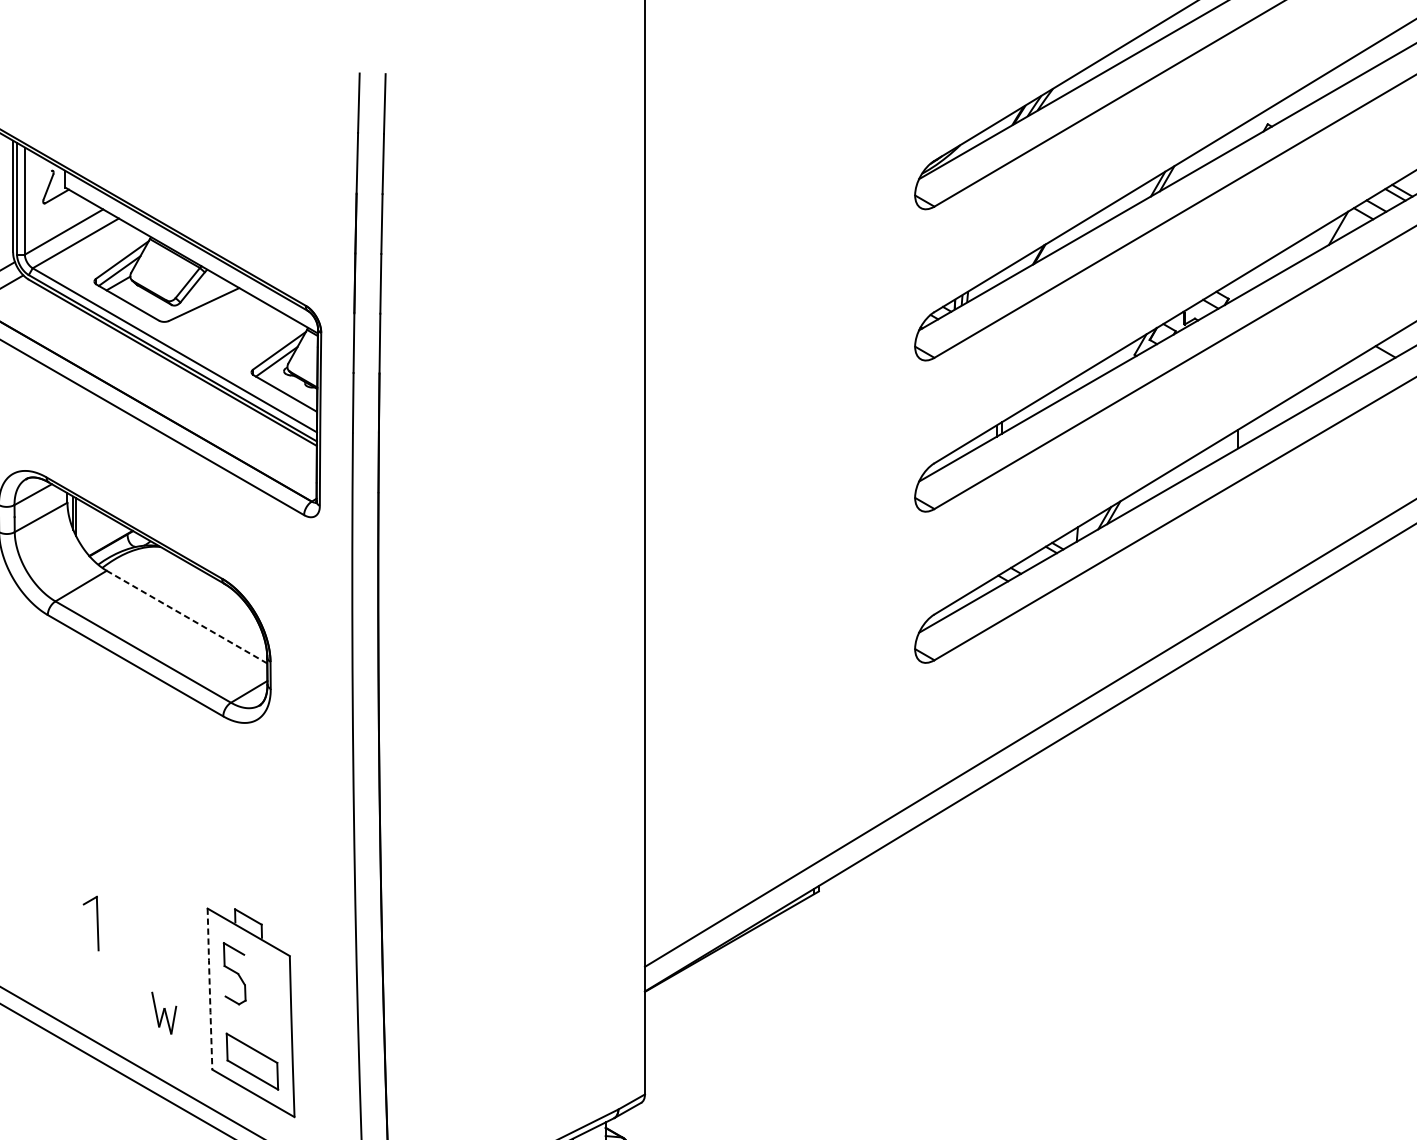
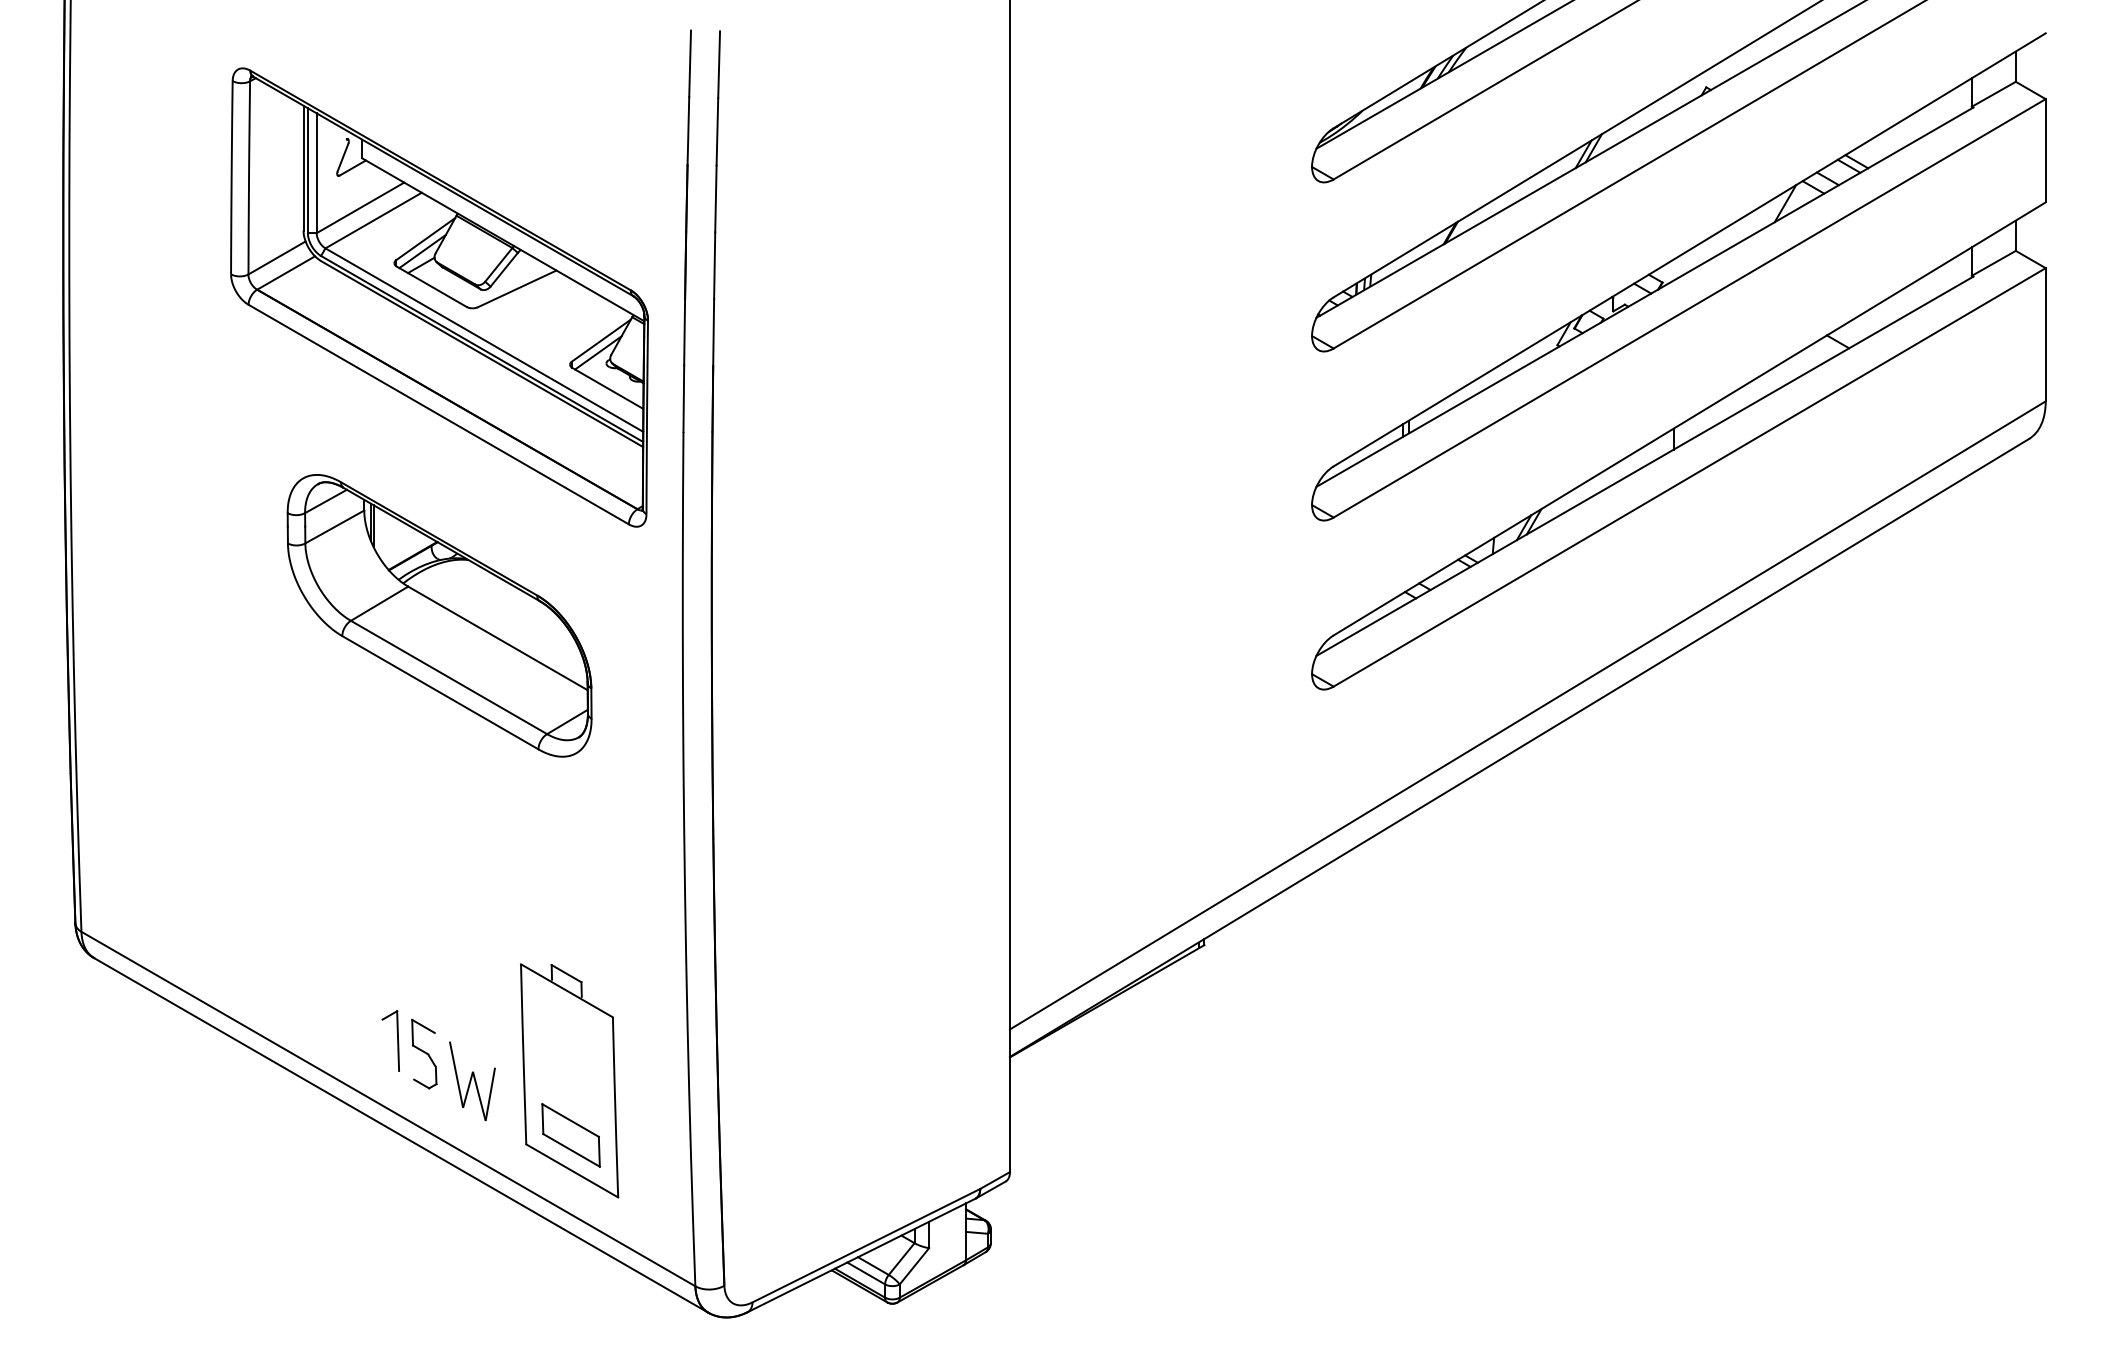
line: (186, 617) -> (497, 638), dashed -> solid
part: (97, 923) -> (397, 1040), moved
part: (234, 973) -> (424, 1053), moved
line: (209, 988) -> (523, 1053), dashed -> solid
part: (164, 1012) -> (472, 1080), size x1.67

